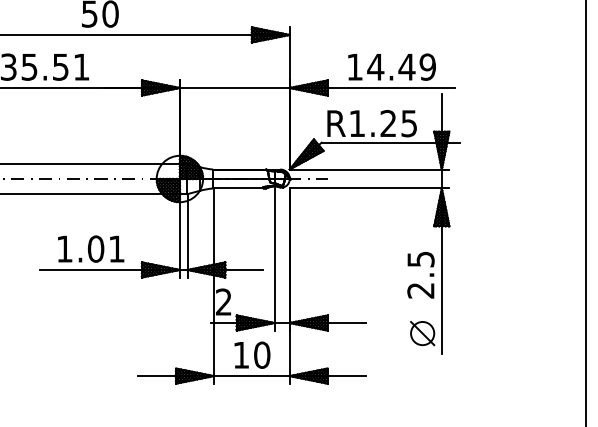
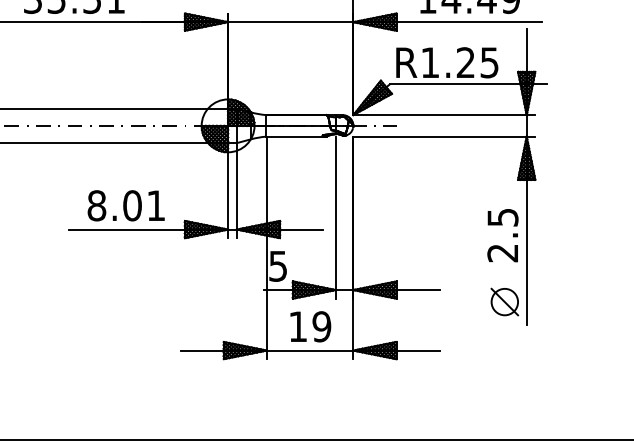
text: (64, 248) -> (96, 205), 1.01 -> 8.01
text: (223, 301) -> (277, 265), 2 -> 5
text: (262, 354) -> (322, 325), 10 -> 19

